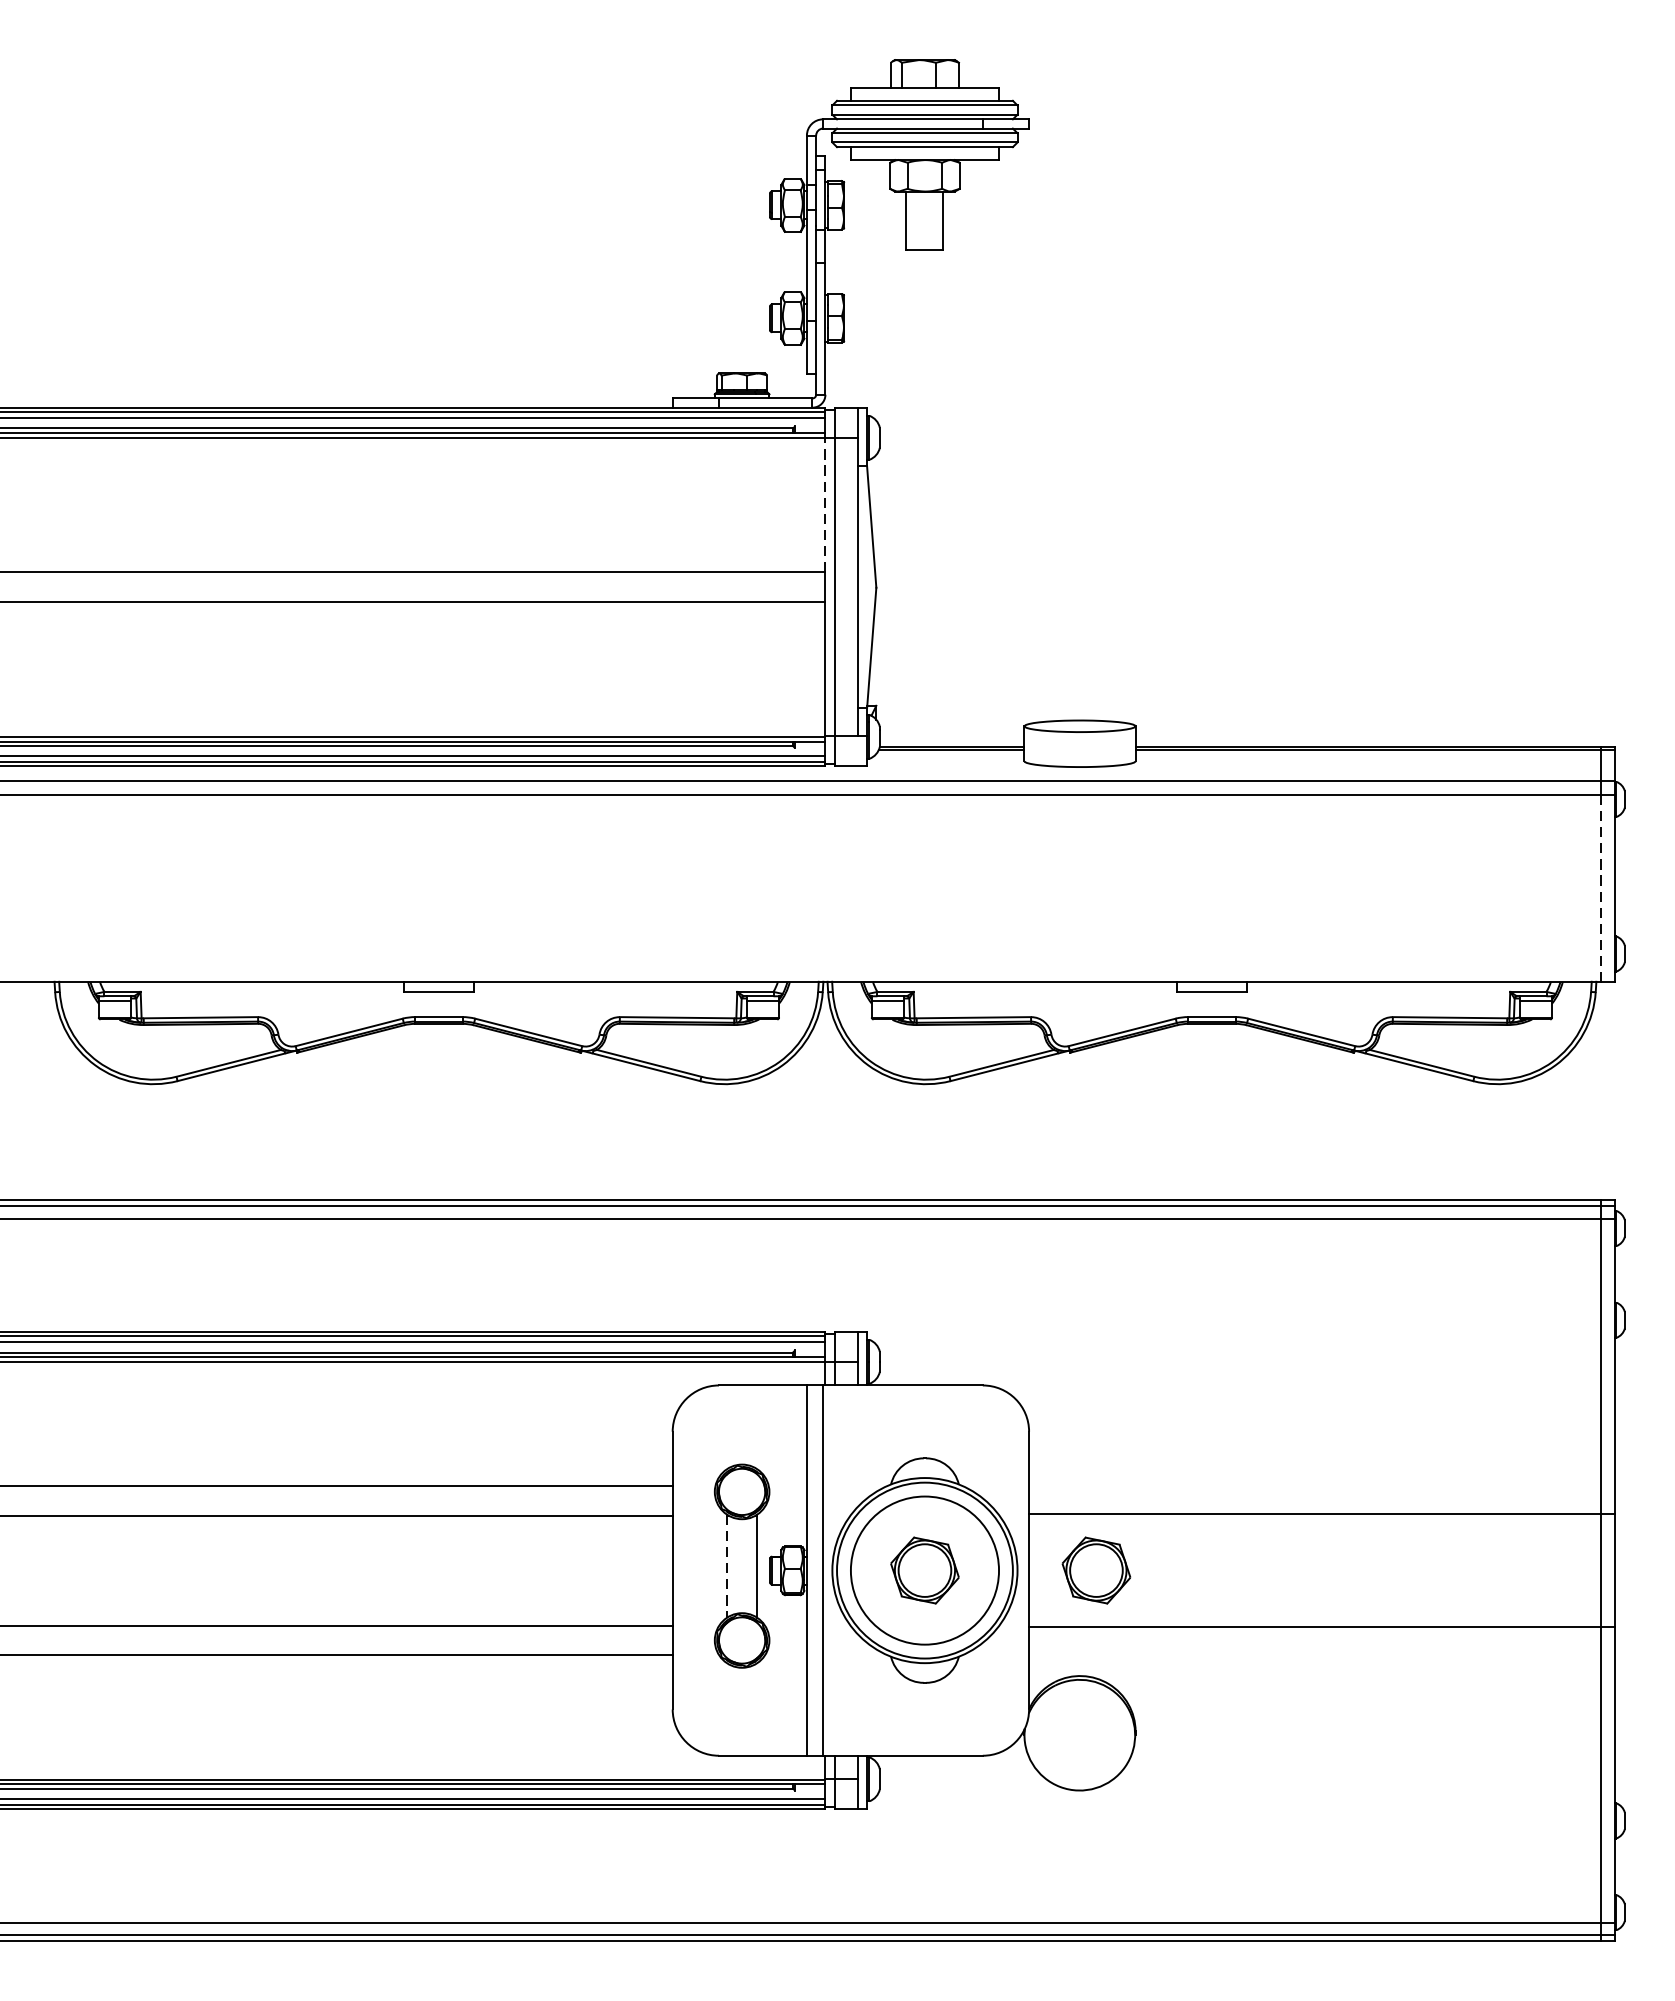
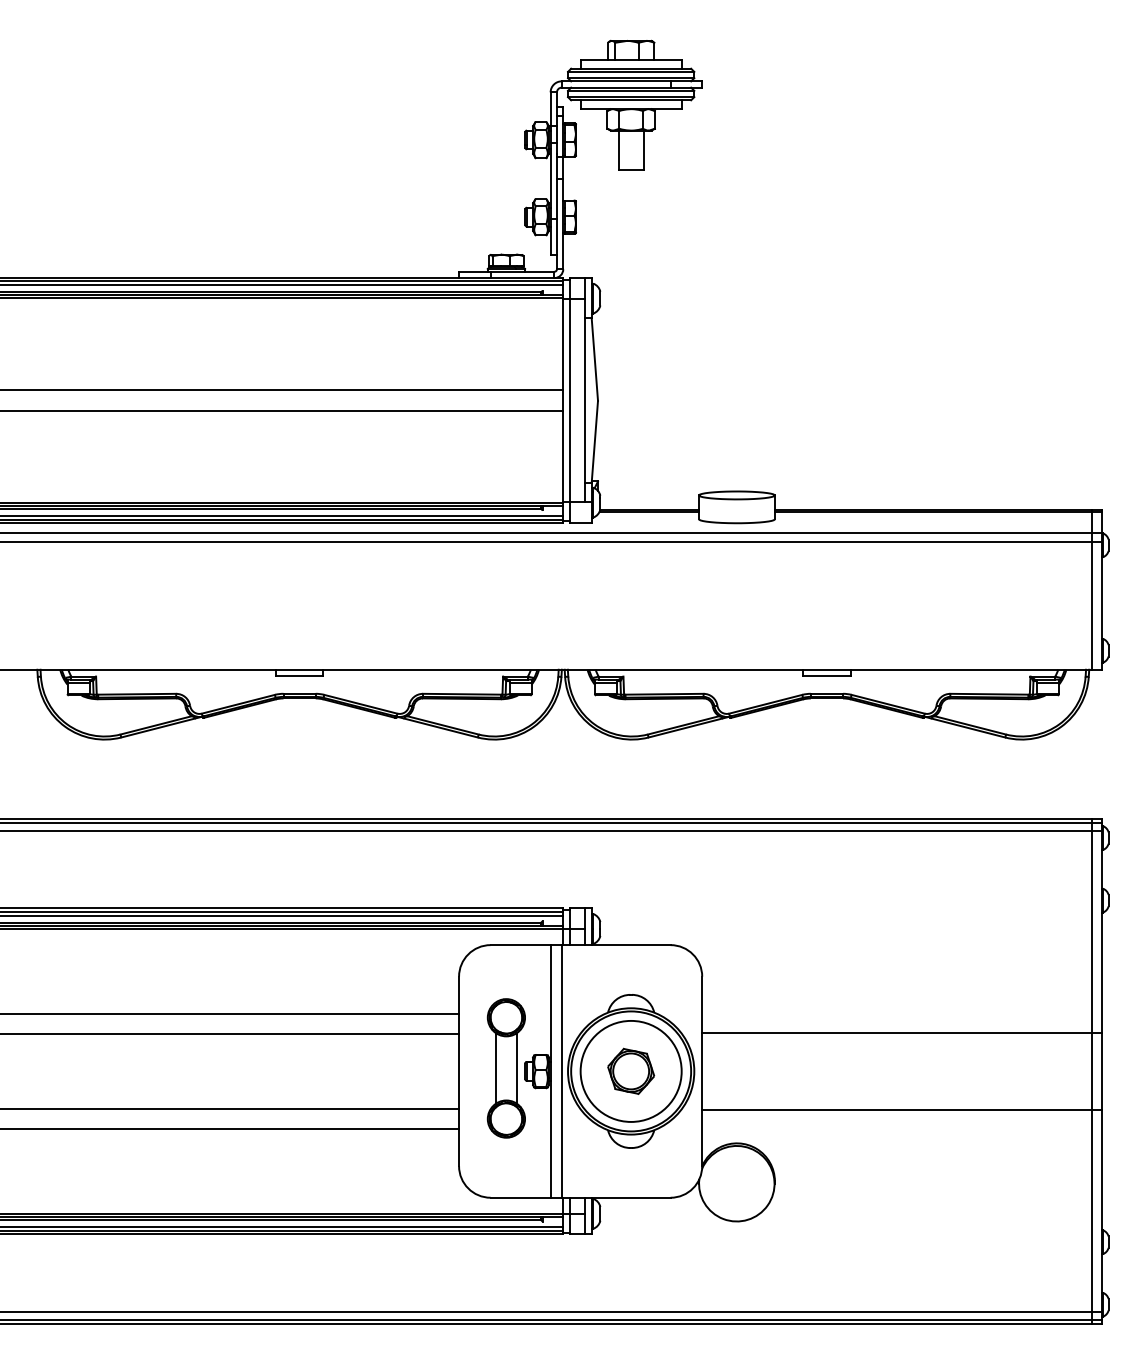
line: (825, 503) -> (563, 343), dashed -> solid
line: (1601, 887) -> (1092, 605), dashed -> solid
line: (727, 1566) -> (496, 1068), dashed -> solid
part: (1096, 1569) -> (748, 1070), removed

